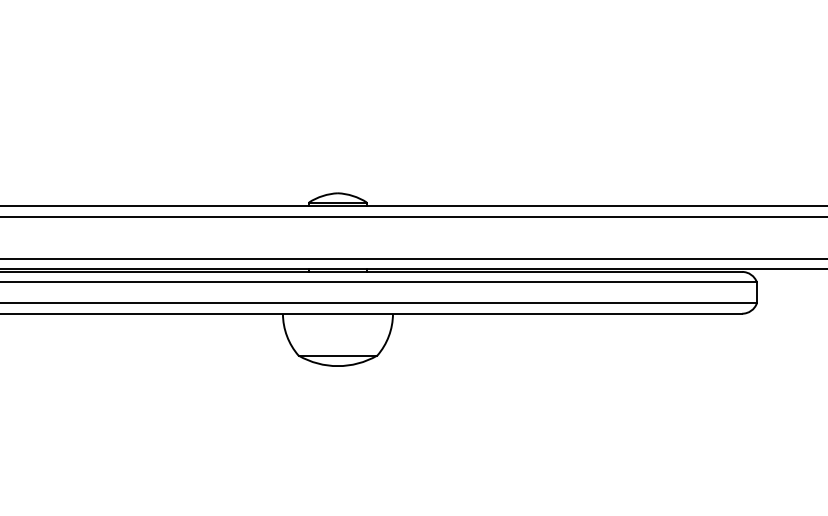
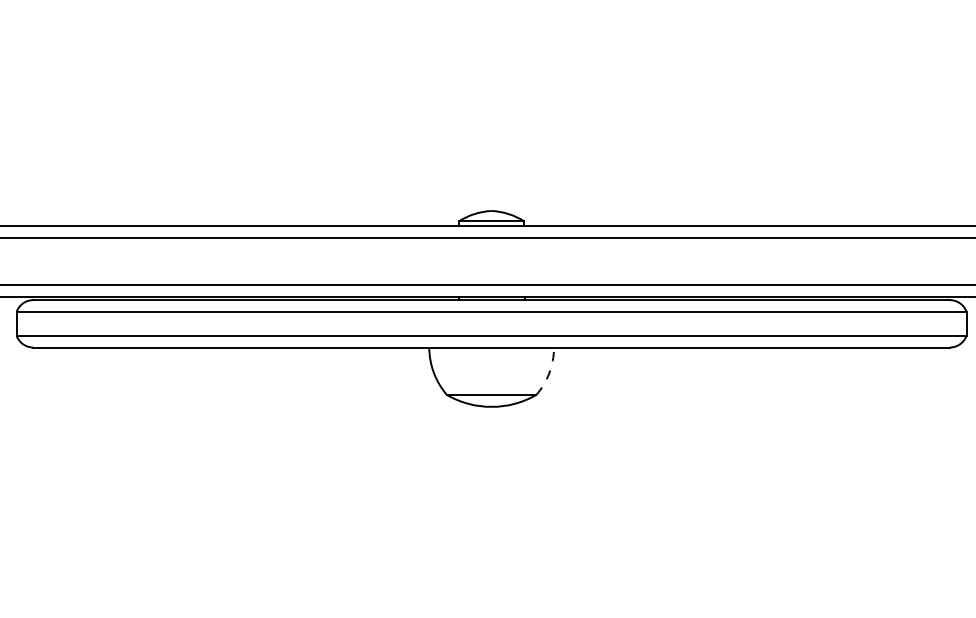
arc: (388, 335) -> (549, 372), solid -> dashed

